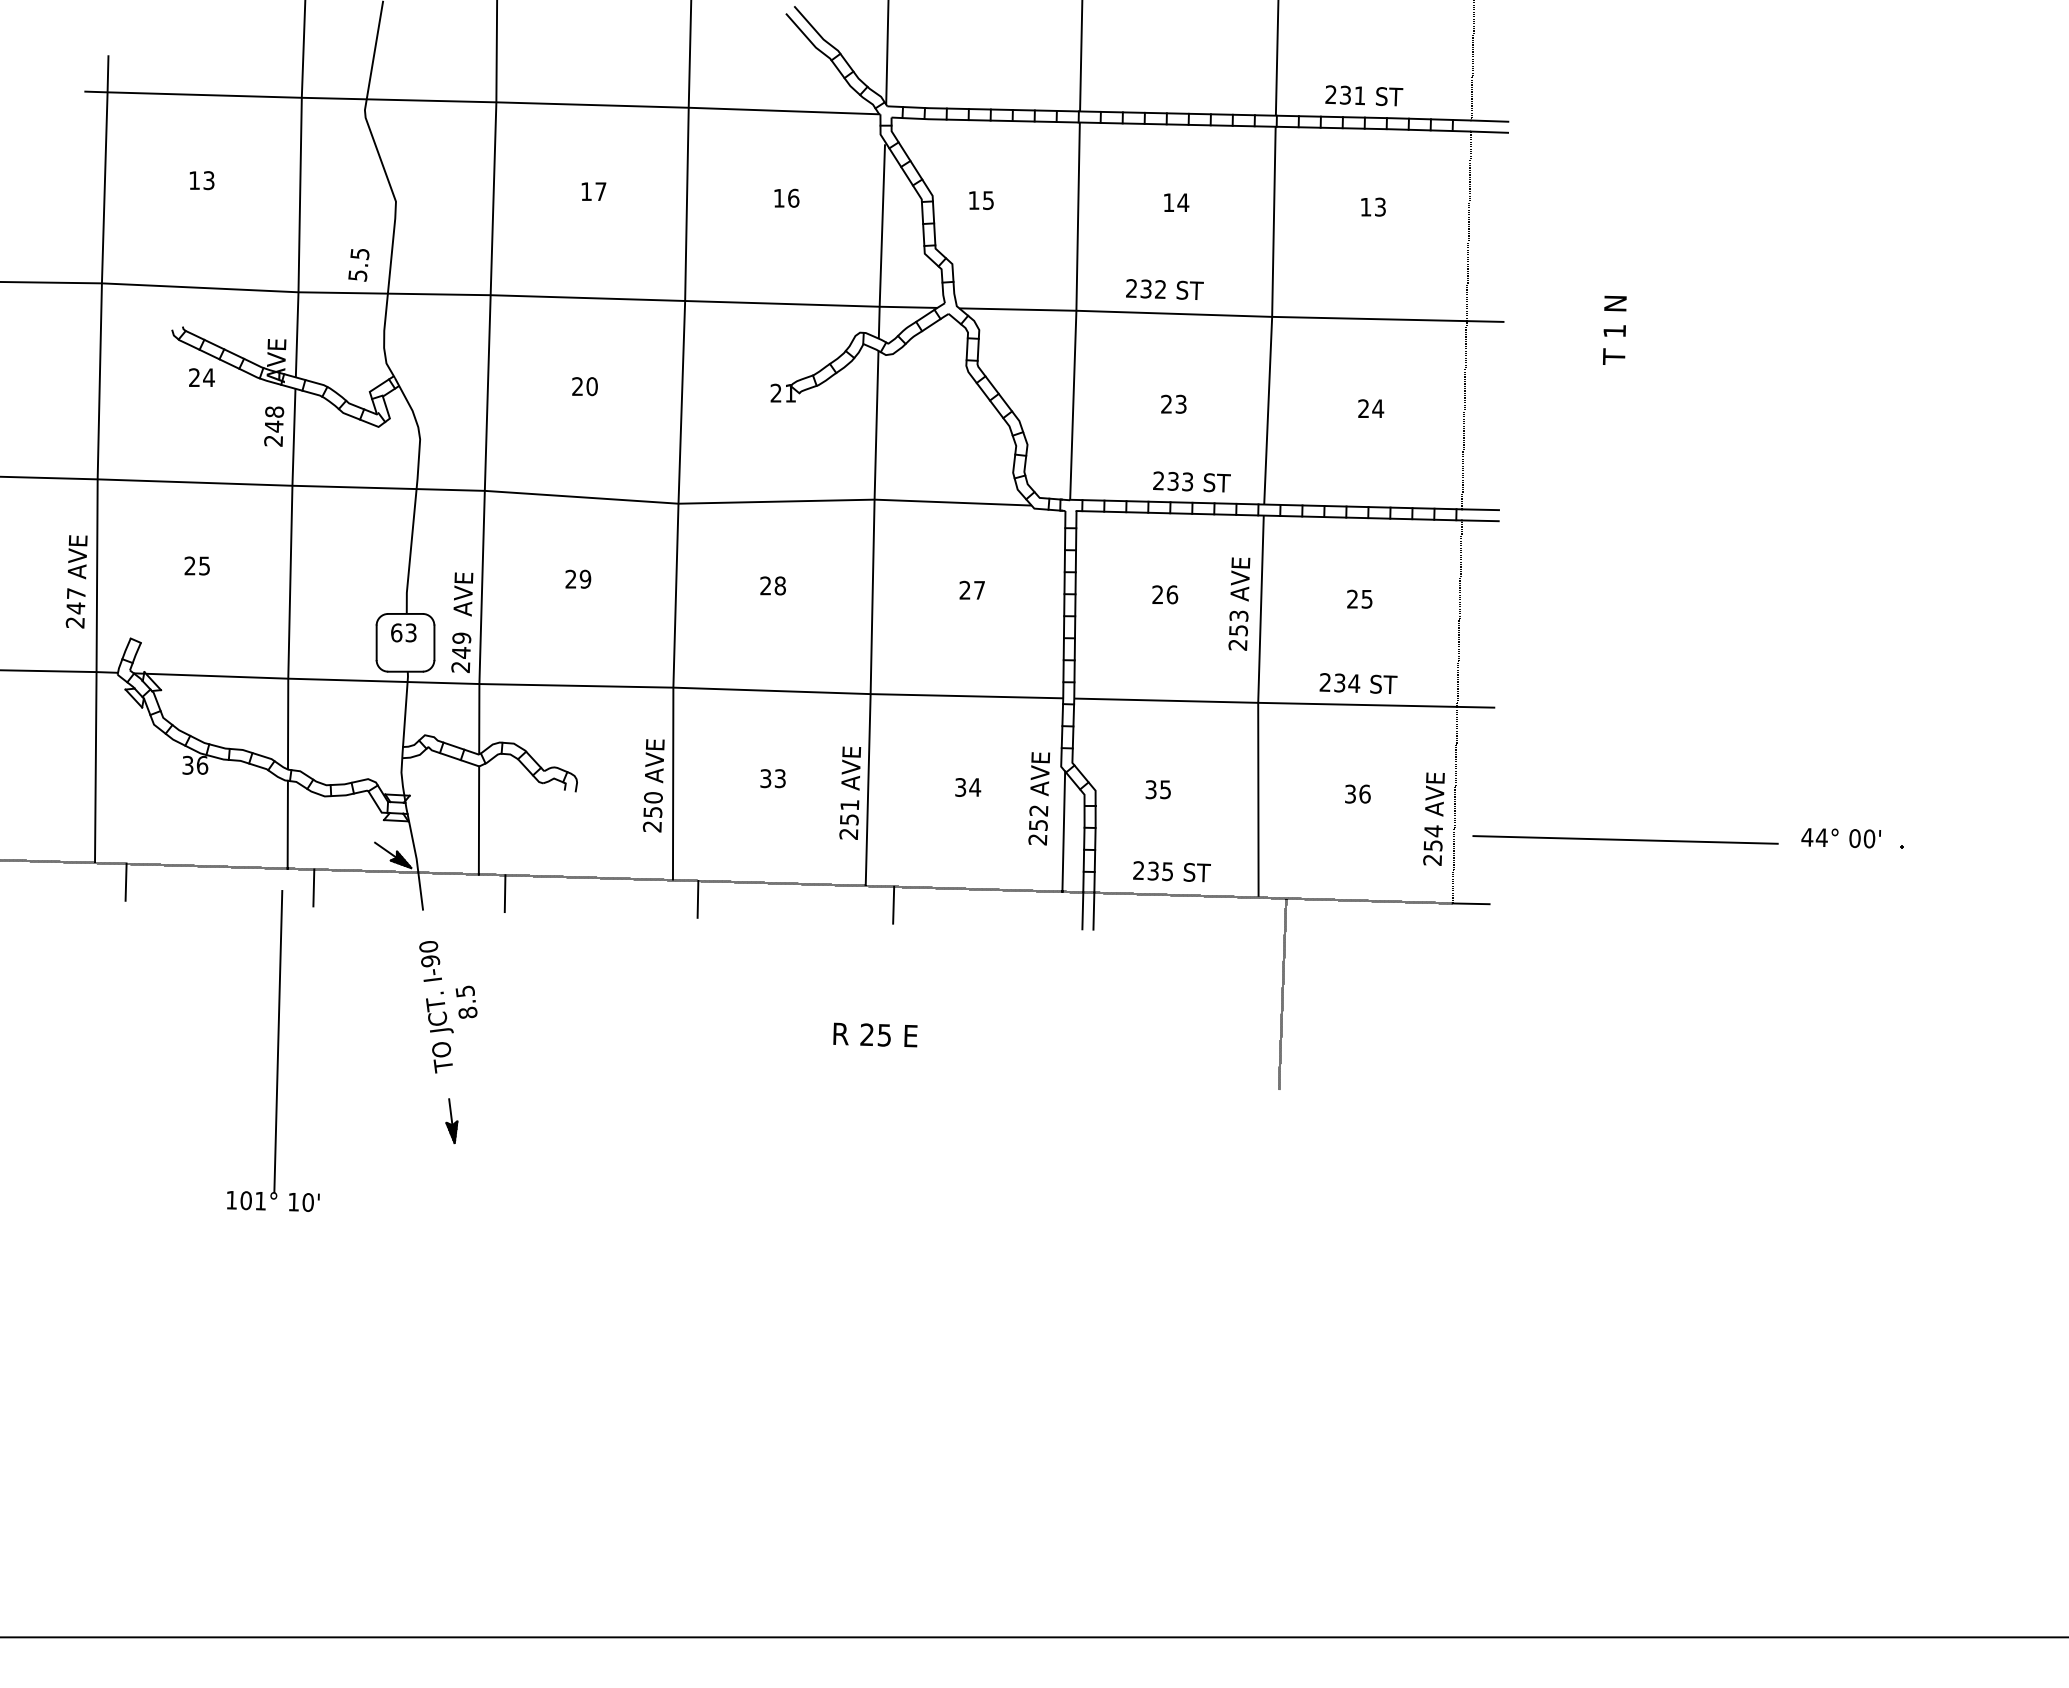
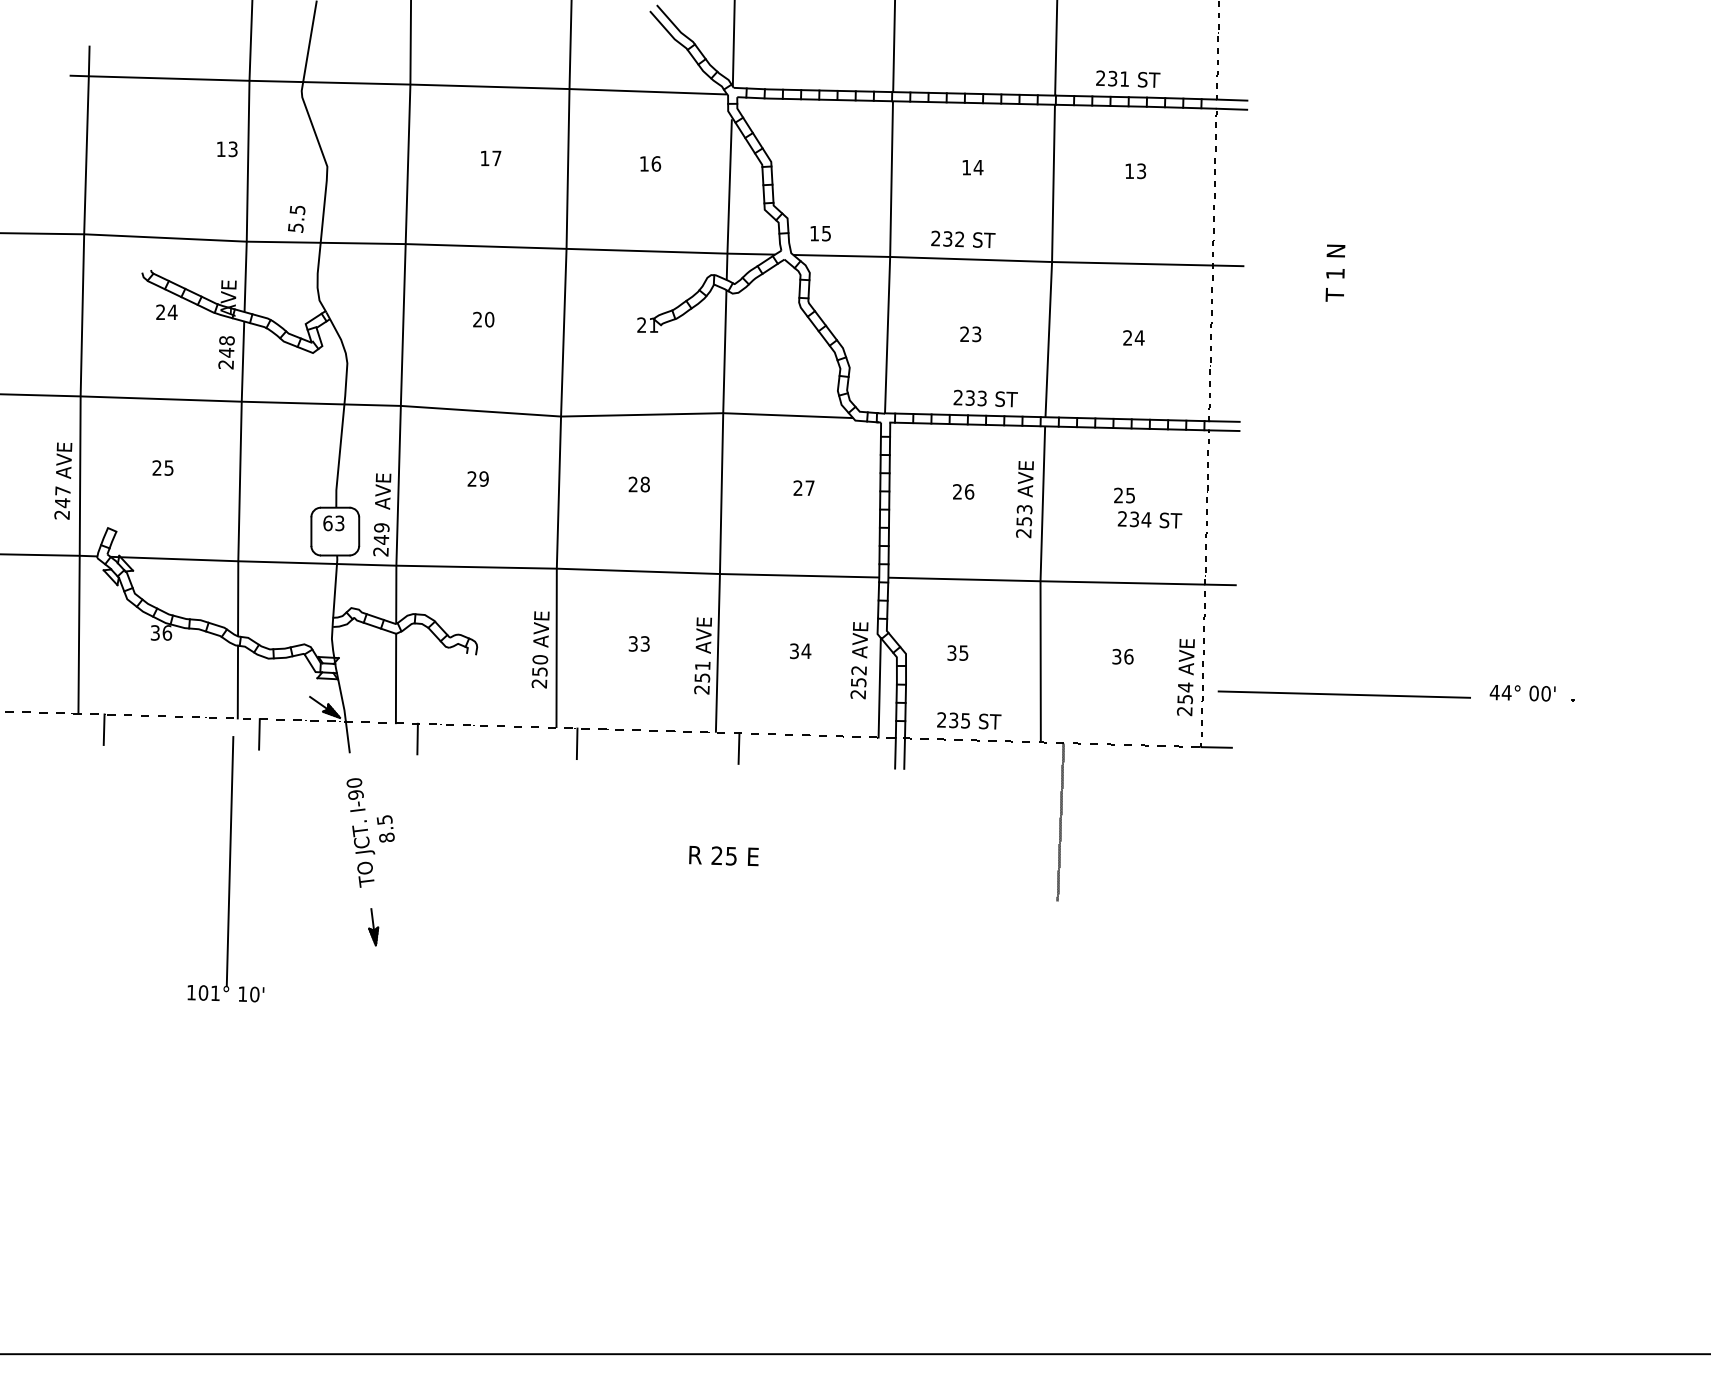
text: (201, 180) -> (226, 149), moved
text: (981, 200) -> (820, 233), moved
text: (1358, 683) -> (1149, 519), moved

